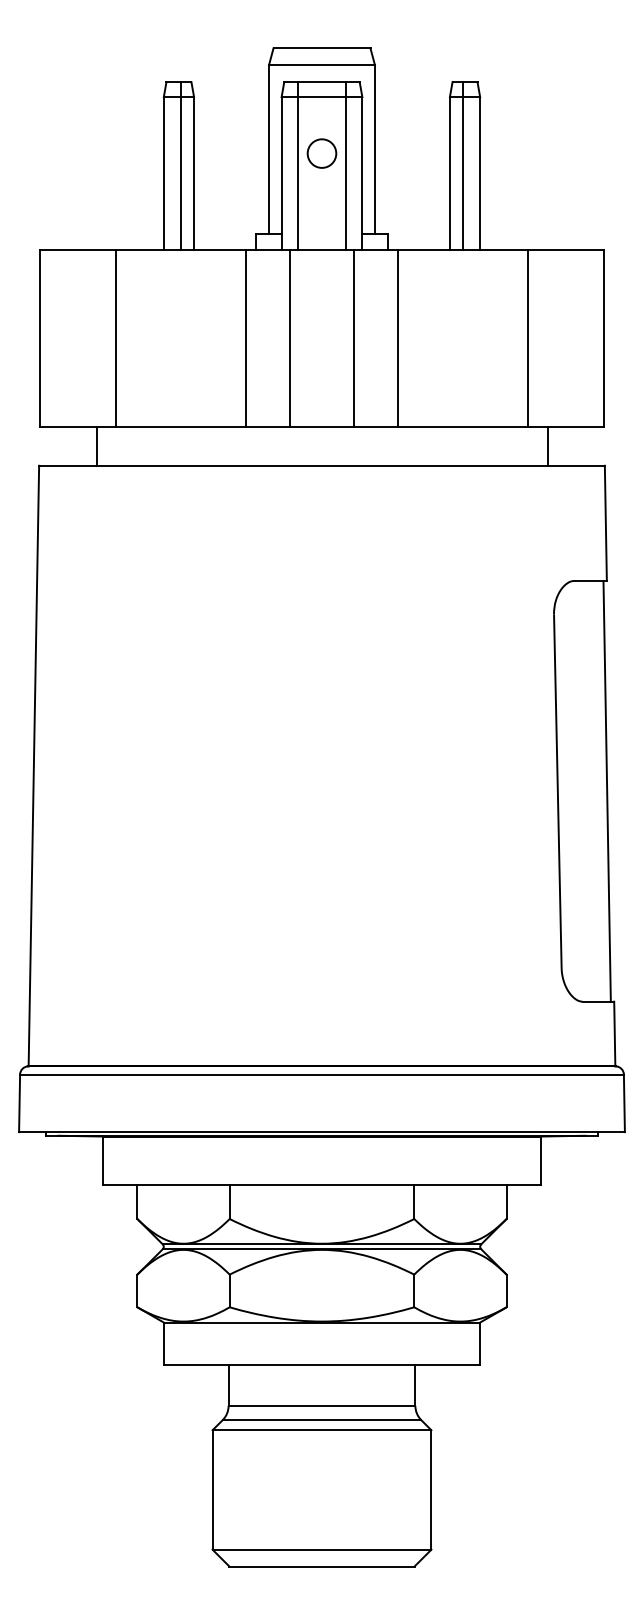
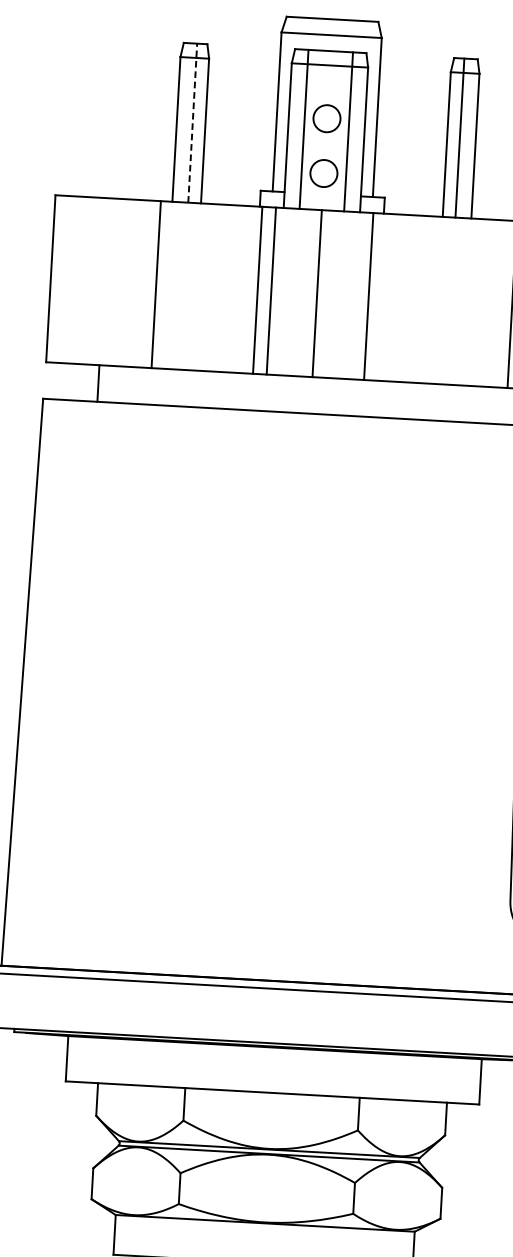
line: (180, 165) -> (192, 122), solid -> dashed
circle: (321, 211) -> (323, 173), added
line: (115, 338) -> (156, 284), moved
line: (246, 338) -> (271, 290), moved
line: (290, 338) -> (258, 290), moved
line: (353, 338) -> (316, 293), moved
line: (397, 338) -> (368, 296), moved

